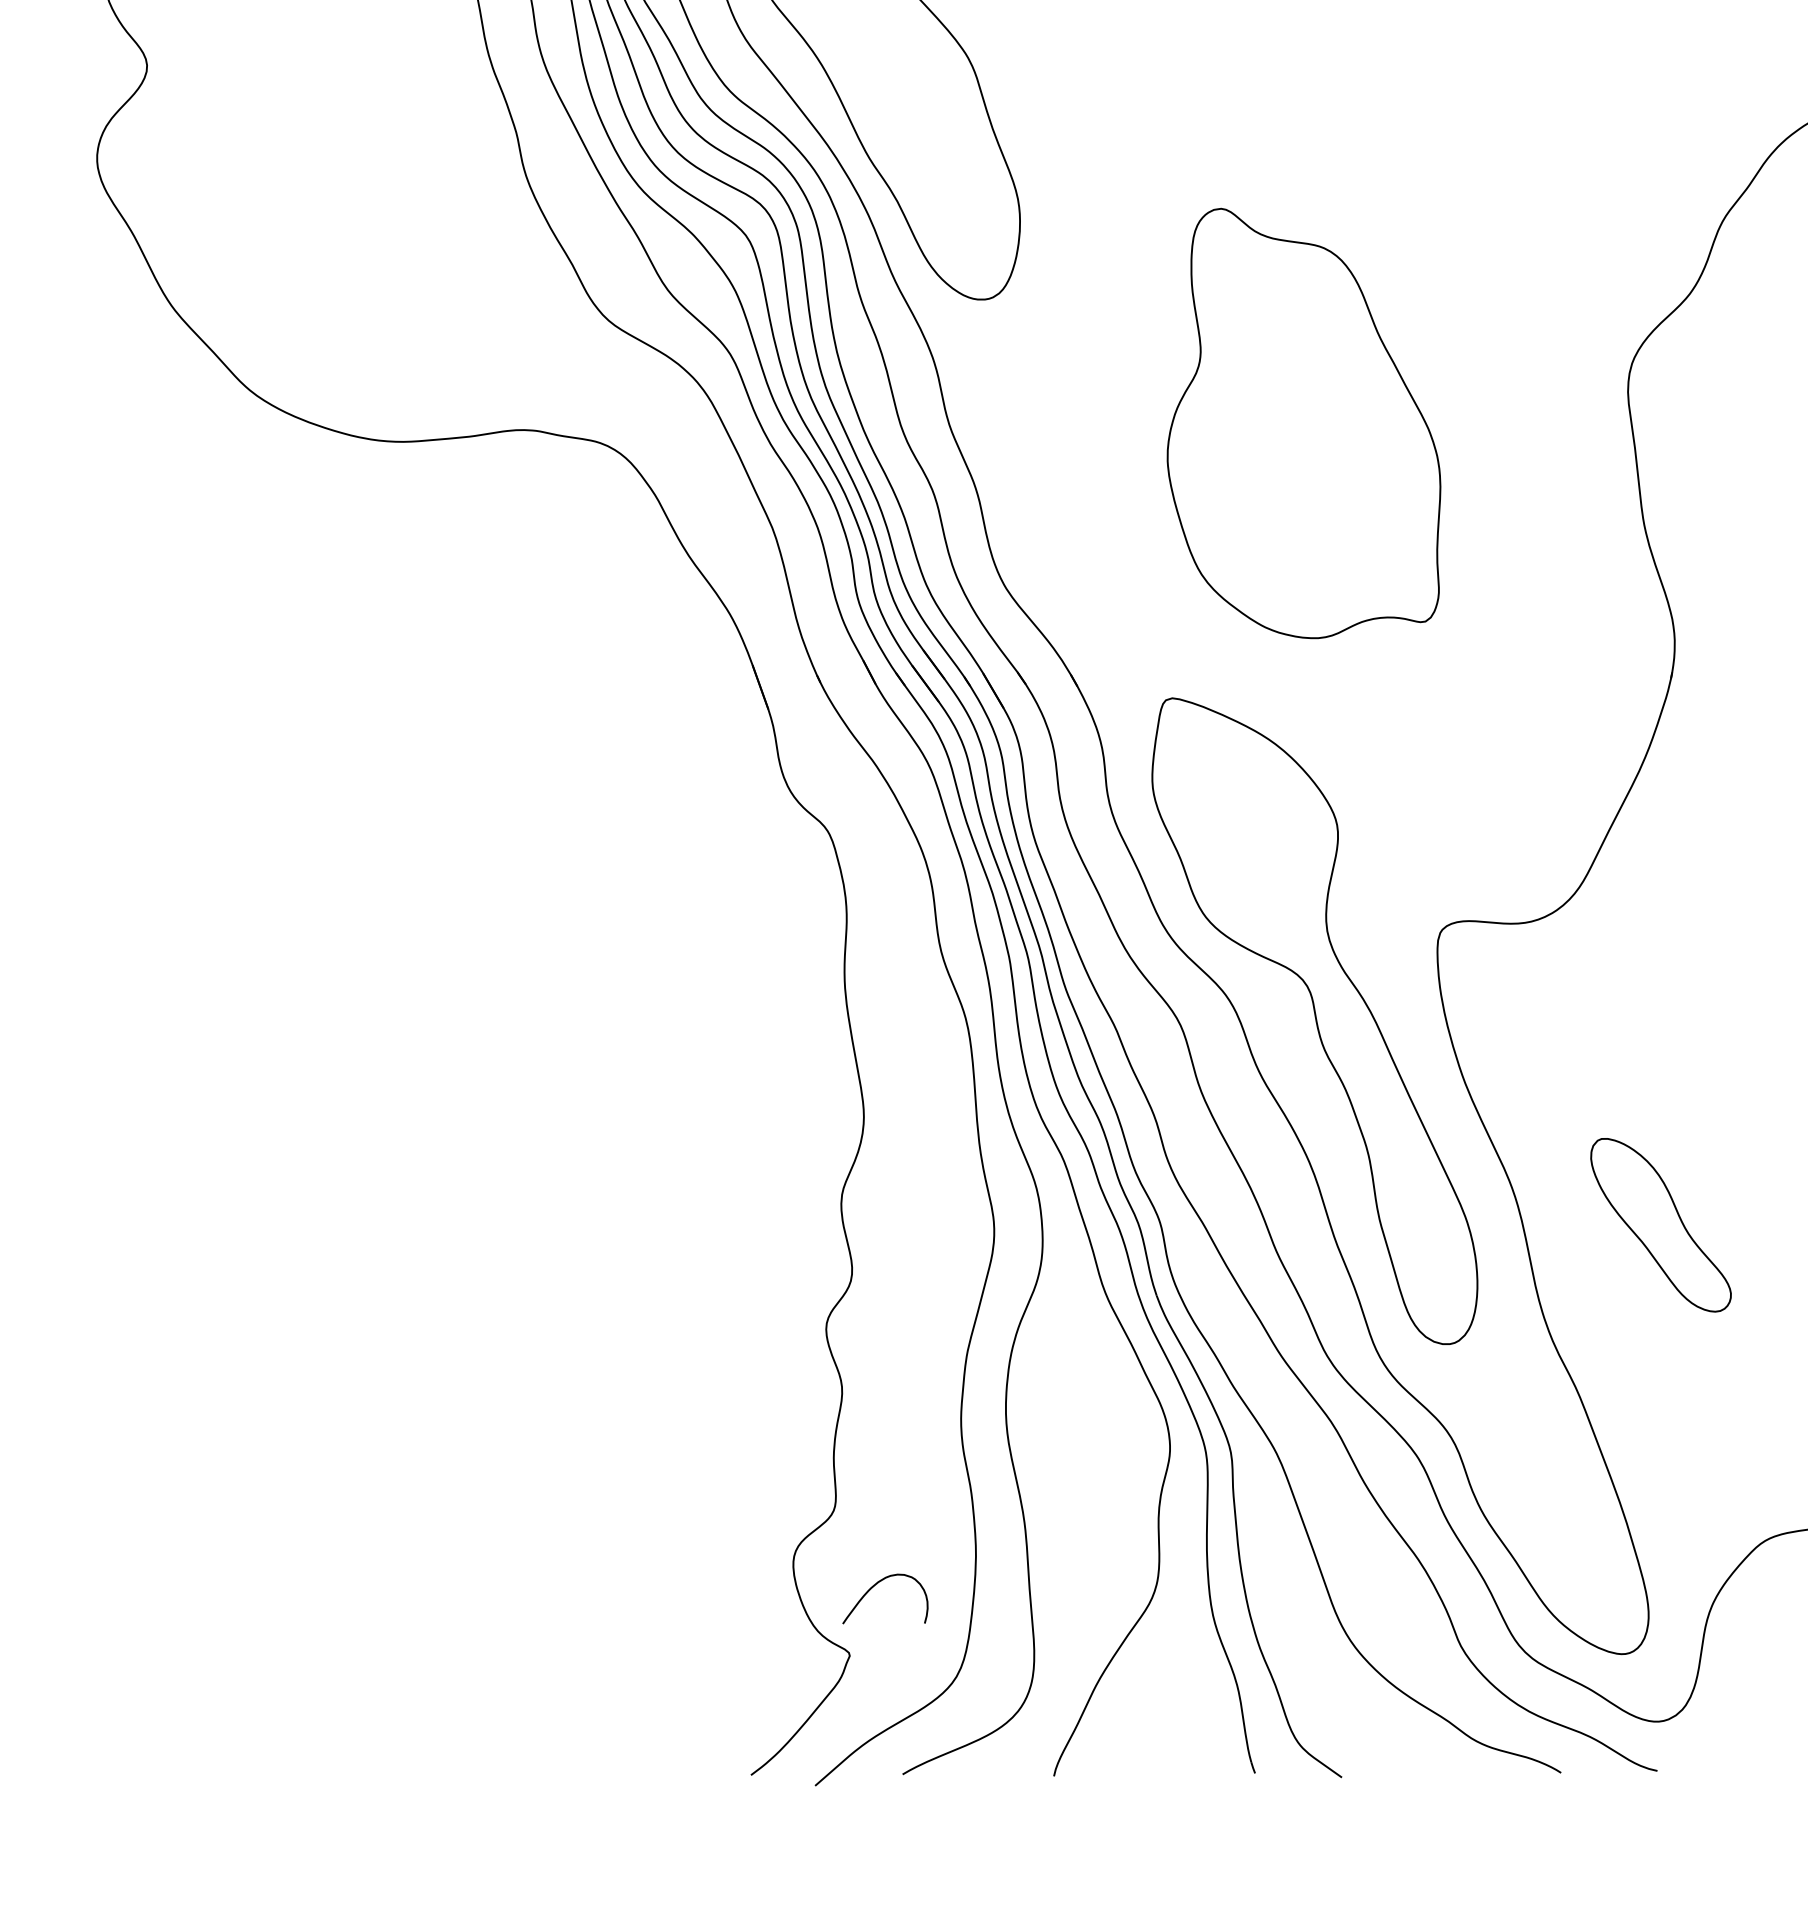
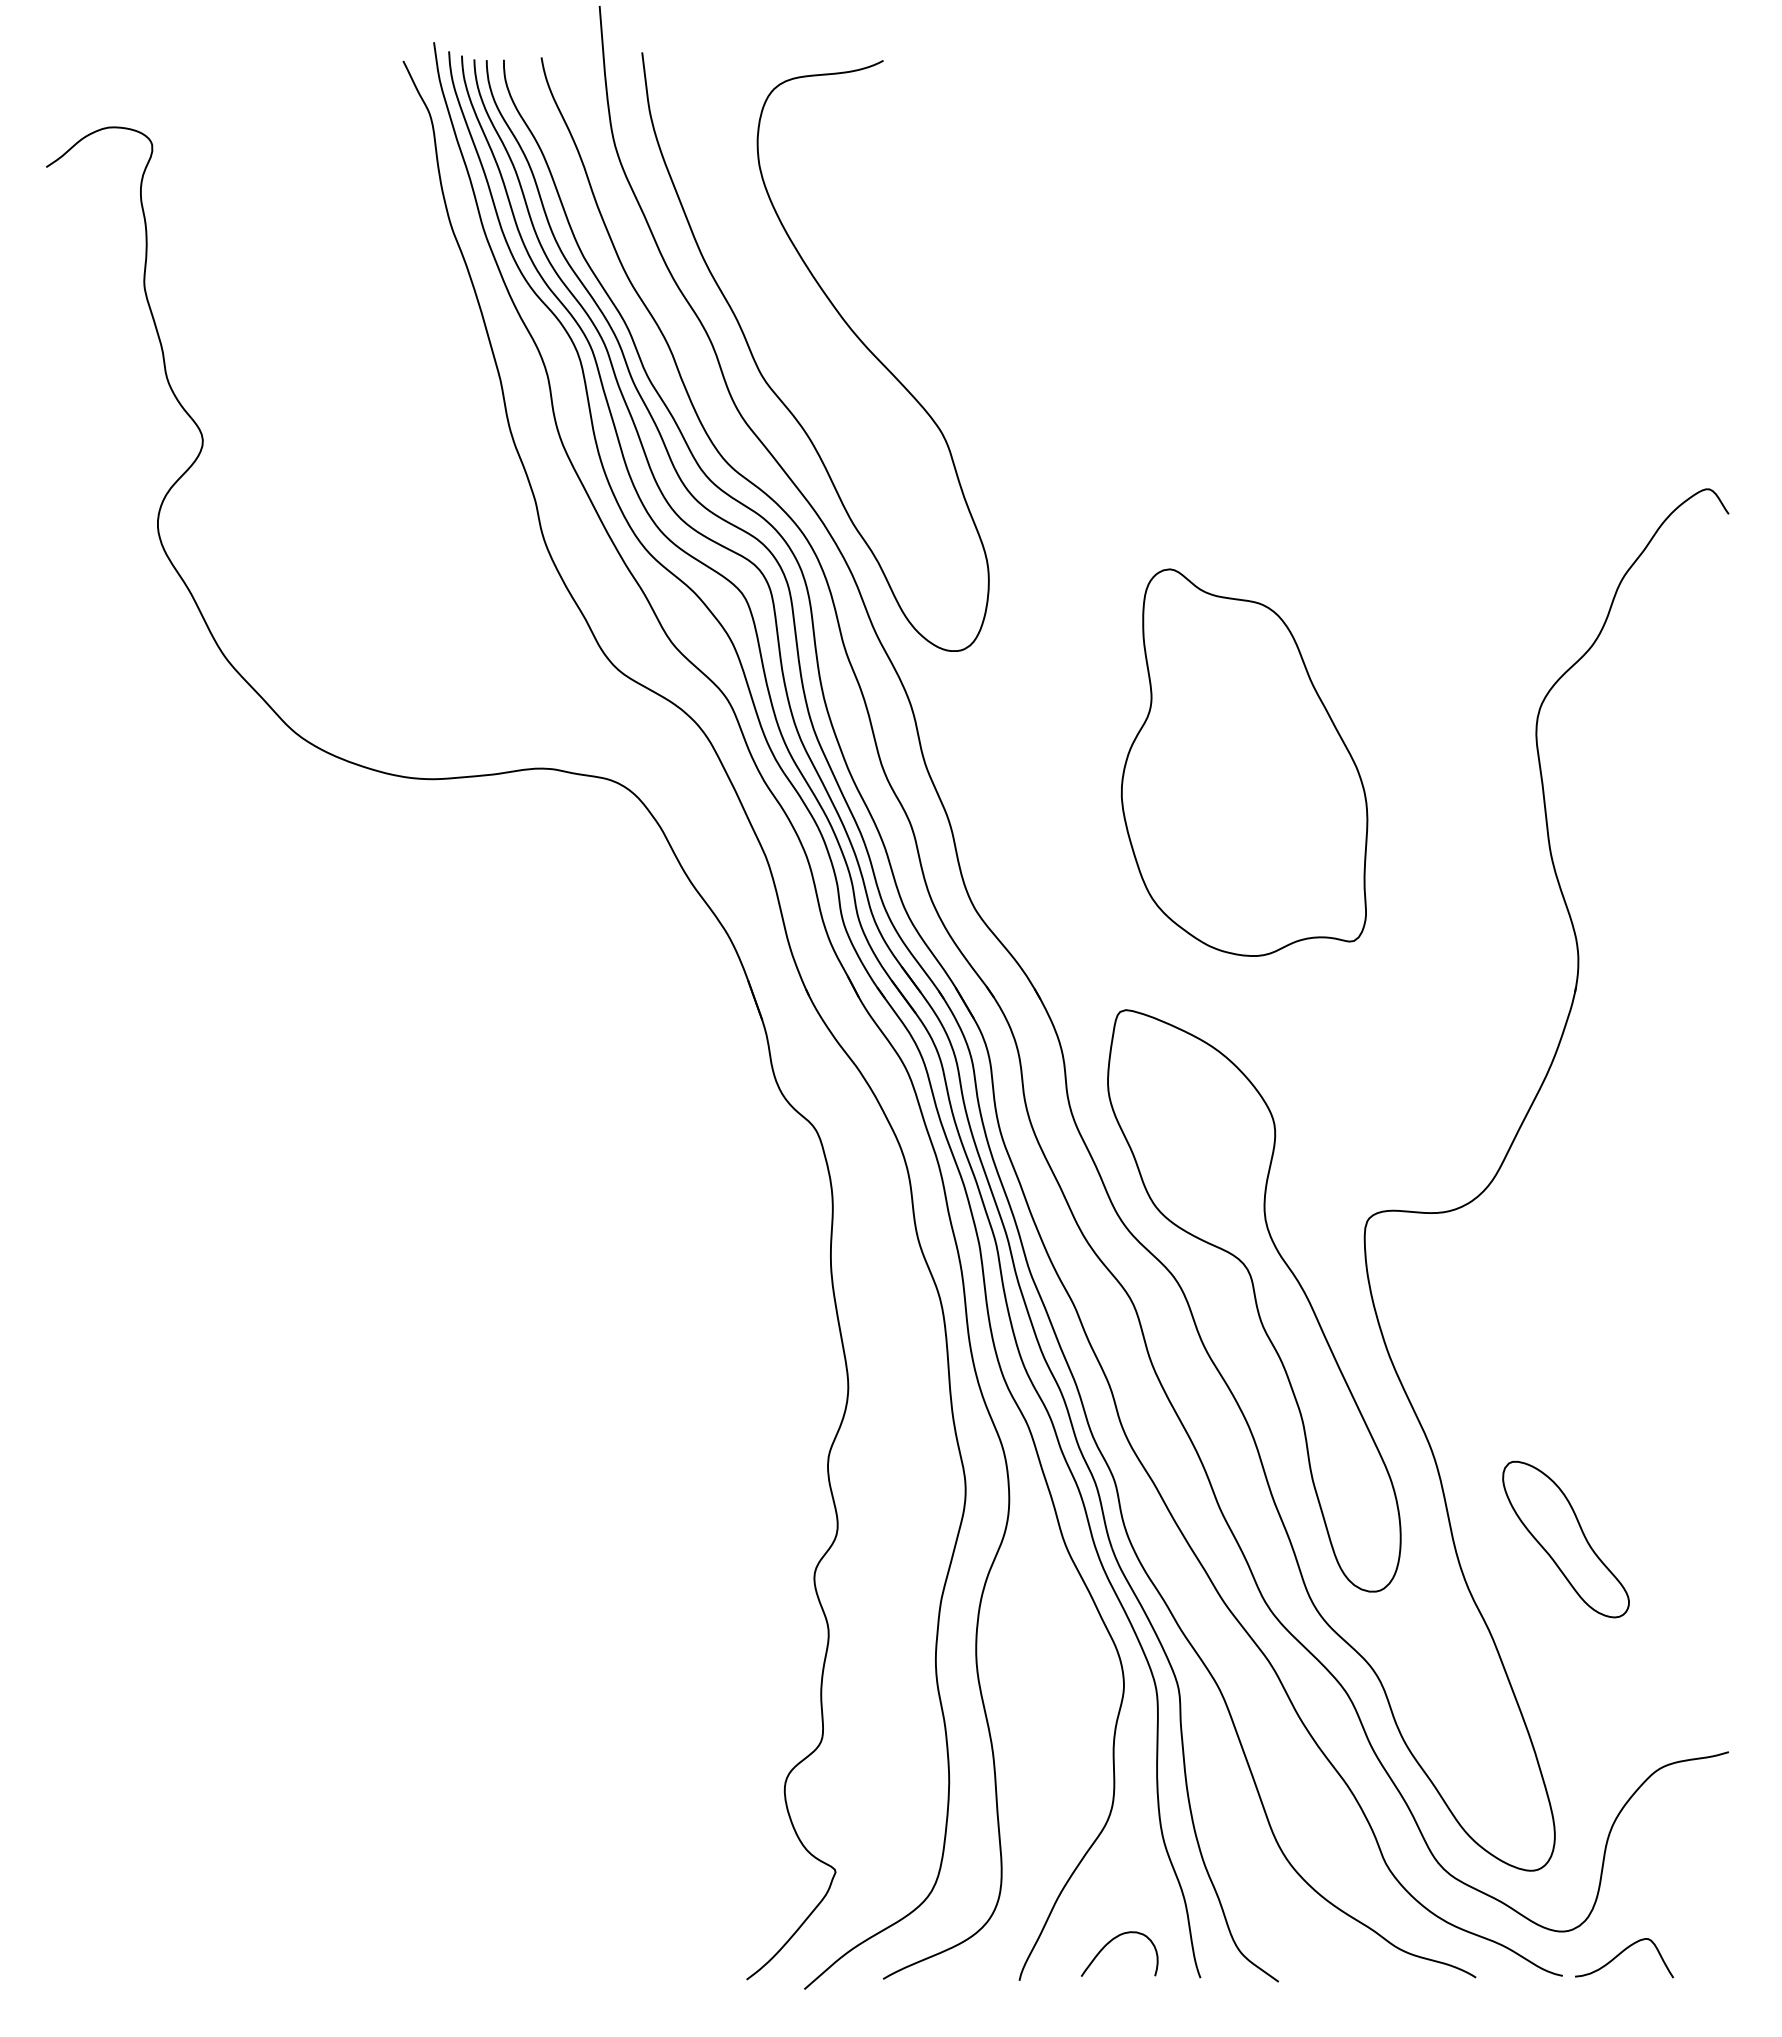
part: (1660, 1225) -> (1565, 1539), moved
curve: (874, 1587) -> (1109, 1943), moved
curve: (1721, 1747) -> (1620, 1954), added

